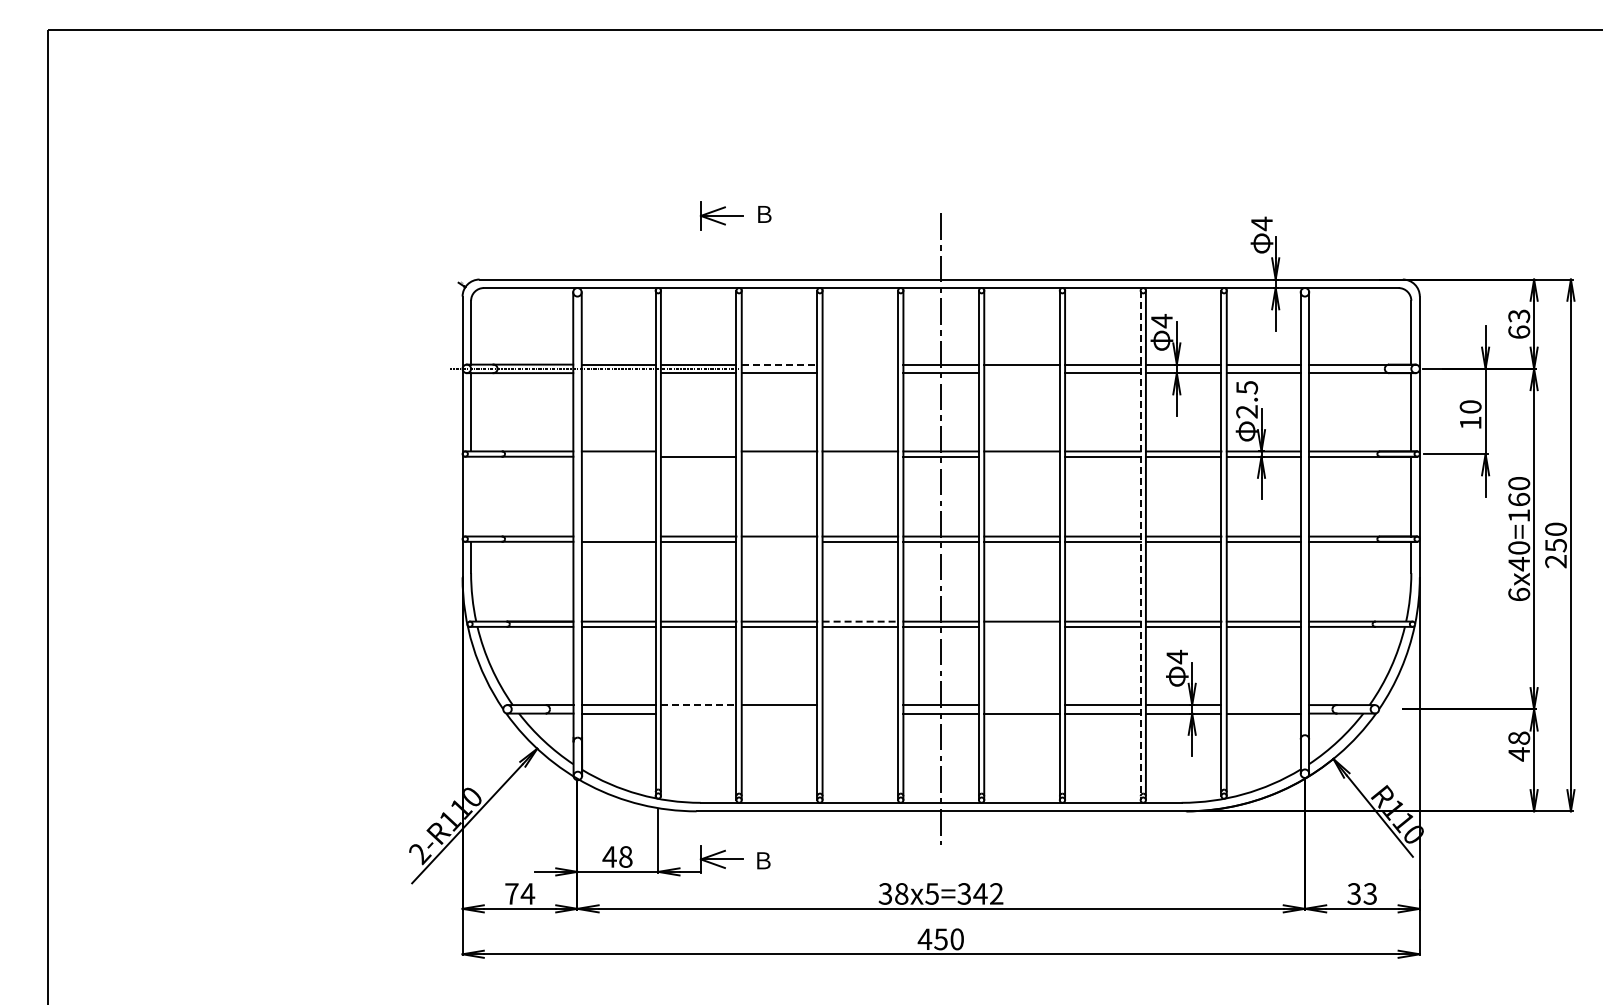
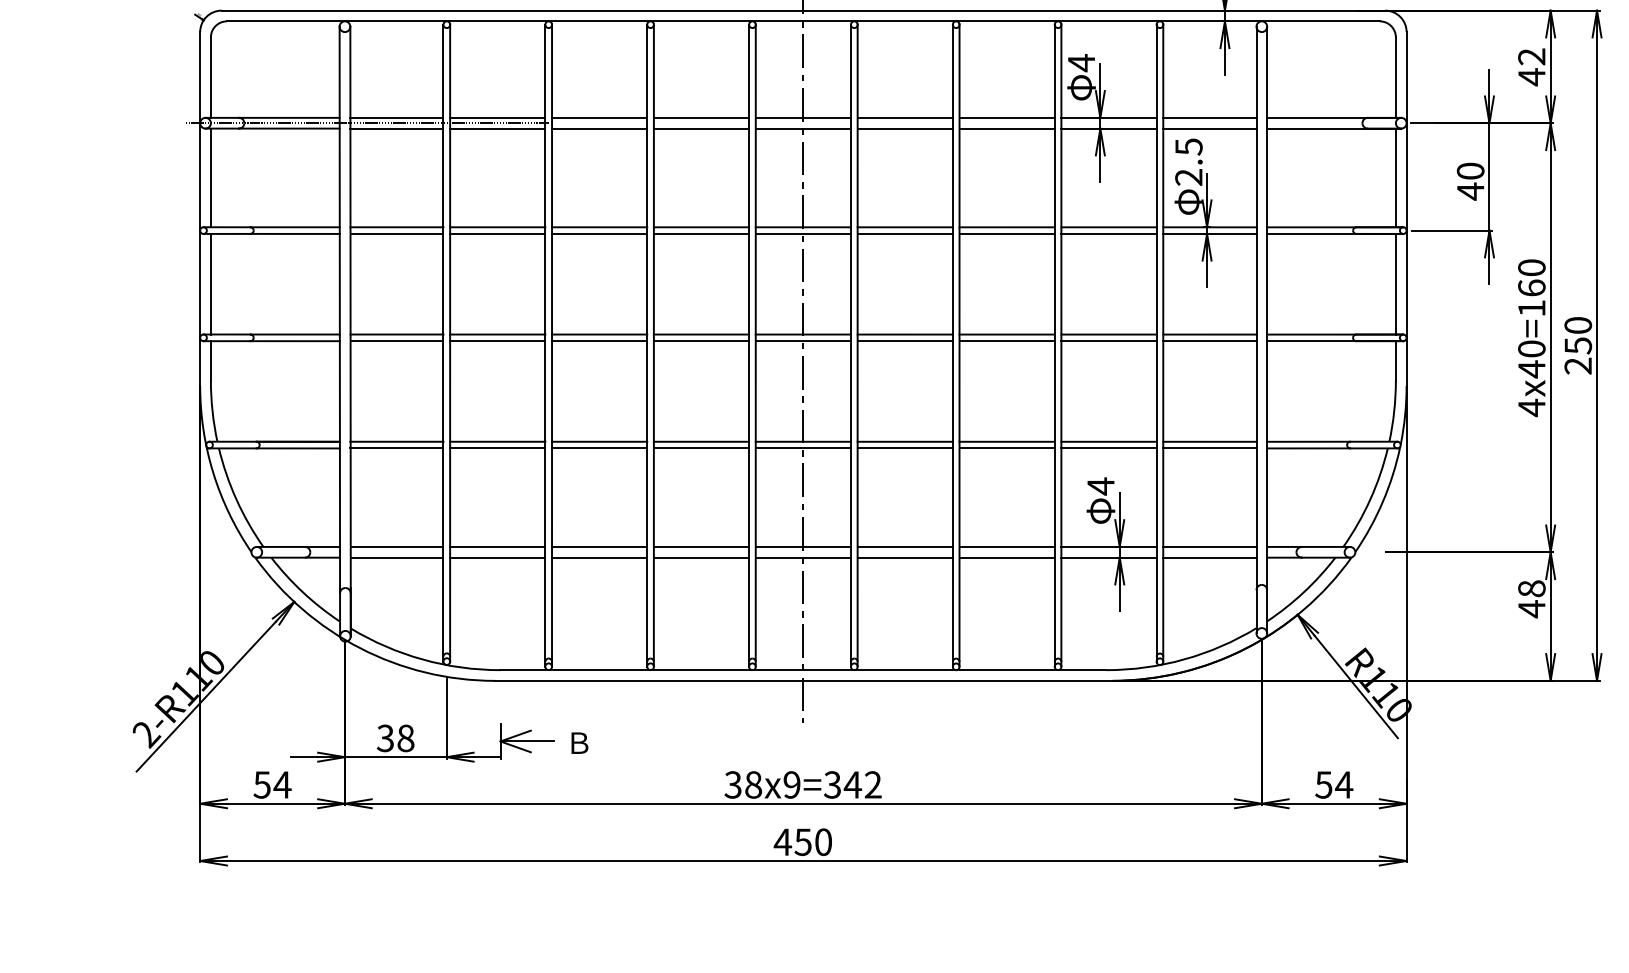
text: (1519, 324) -> (1532, 67), 63 -> 42
line: (779, 364) -> (599, 117), dashed -> solid
line: (860, 364) -> (701, 117), added
line: (618, 373) -> (396, 129), added
line: (860, 373) -> (701, 129), added
line: (1021, 373) -> (904, 129), added
text: (1470, 422) -> (1470, 190), 10 -> 40
line: (698, 451) -> (497, 227), added
line: (618, 456) -> (396, 233), added
line: (779, 456) -> (599, 233), added
line: (860, 456) -> (701, 233), added
line: (1021, 456) -> (904, 233), added
line: (471, 496) -> (211, 284), added
line: (618, 536) -> (396, 334), added
line: (779, 541) -> (599, 340), added
line: (1140, 545) -> (1054, 345), dashed -> solid
text: (1519, 594) -> (1532, 407), 6x40=160 -> 4x40=160
line: (860, 621) -> (701, 441), dashed -> solid
line: (1021, 626) -> (904, 447), added
line: (698, 705) -> (497, 547), dashed -> solid
line: (860, 705) -> (701, 547), added
line: (1021, 705) -> (904, 547), added
line: (1263, 705) -> (1209, 547), added
line: (698, 713) -> (497, 557), added
line: (779, 713) -> (599, 557), added
line: (860, 713) -> (701, 557), added
text: (609, 856) -> (385, 737), 48 -> 38
text: (511, 893) -> (261, 784), 74 -> 54
text: (931, 893) -> (791, 784), 38x5=342 -> 38x9=342
text: (1362, 893) -> (1334, 784), 33 -> 54

